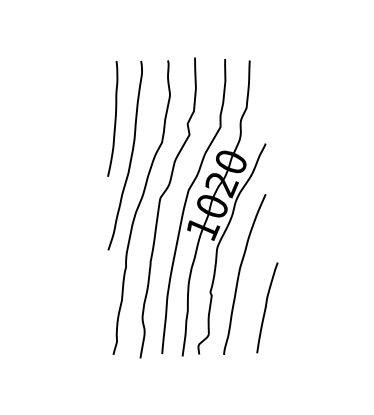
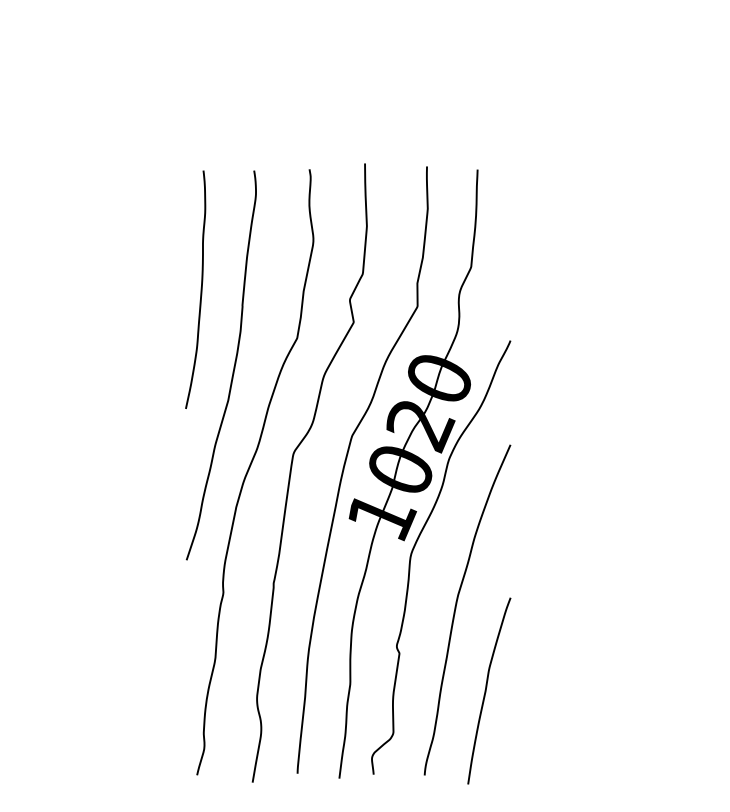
curve: (266, 307) -> (487, 690), moved

